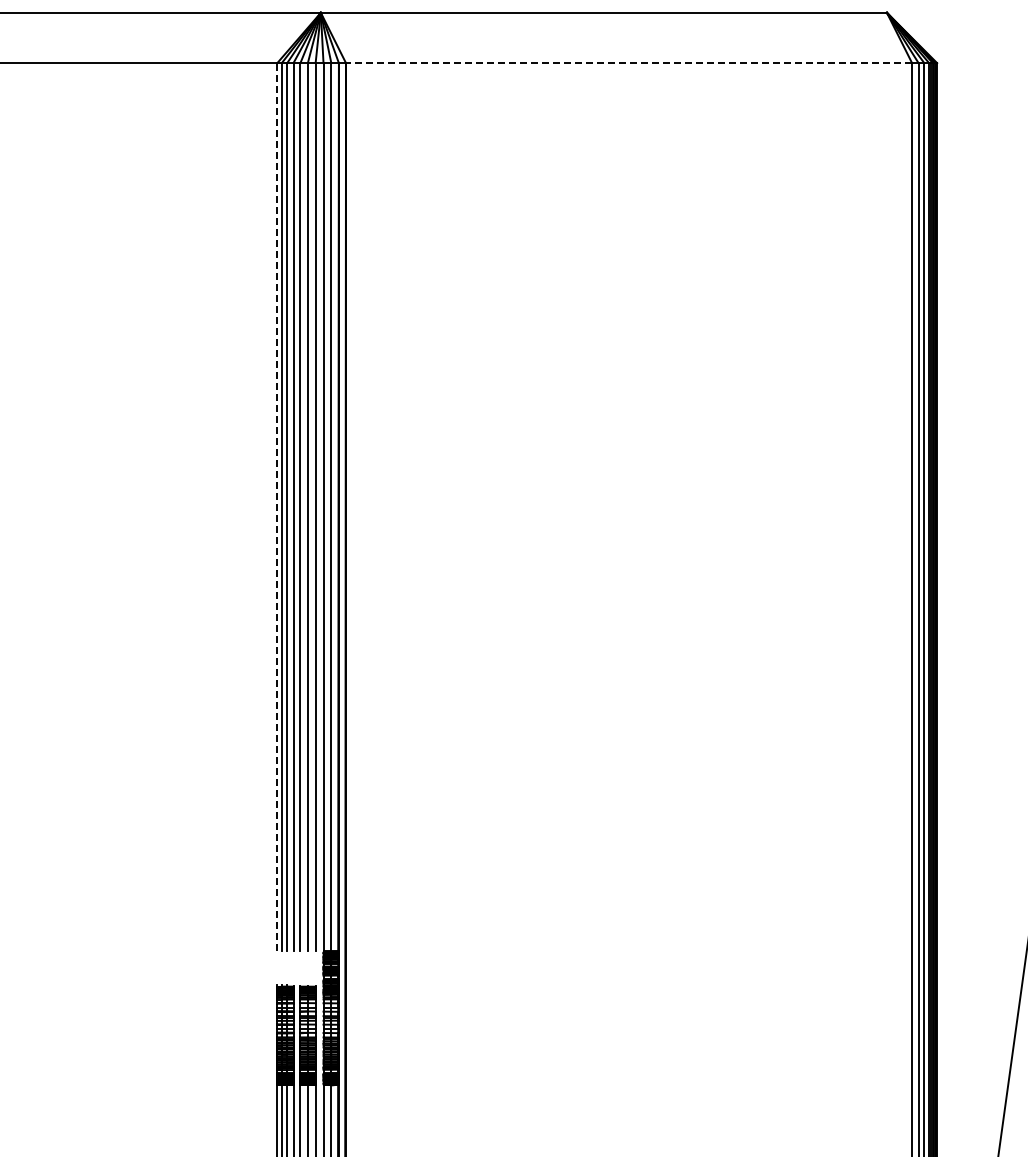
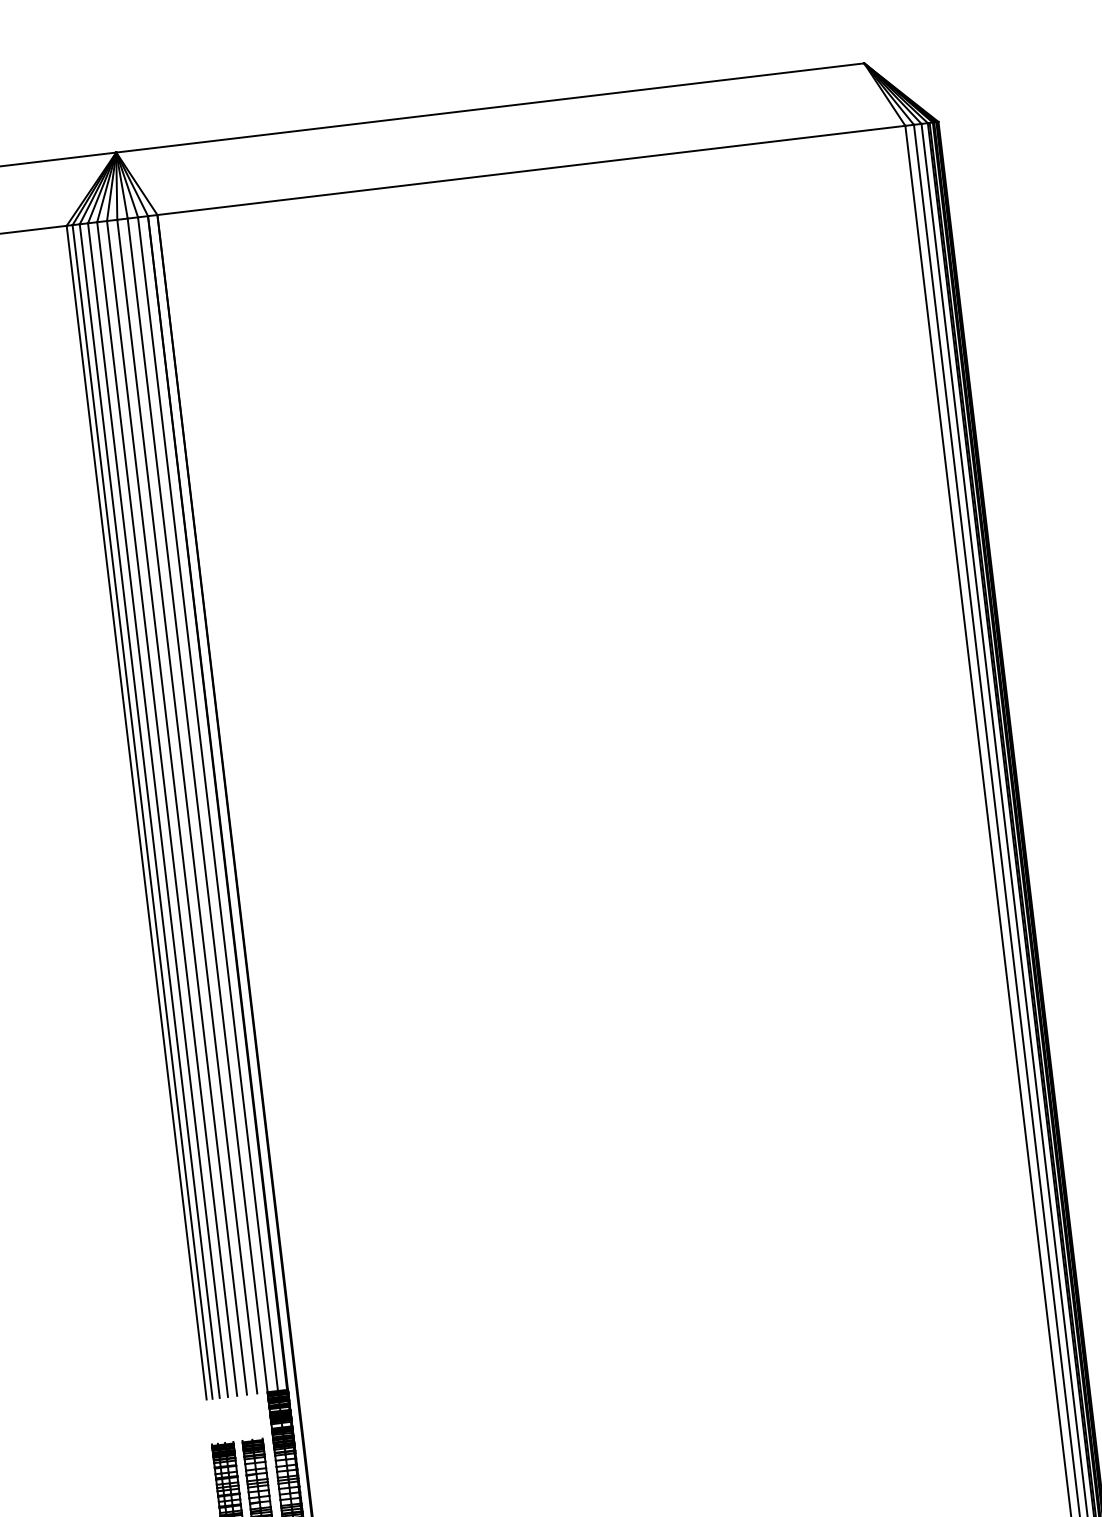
line: (628, 63) -> (530, 171), dashed -> solid
line: (277, 506) -> (136, 811), dashed -> solid

